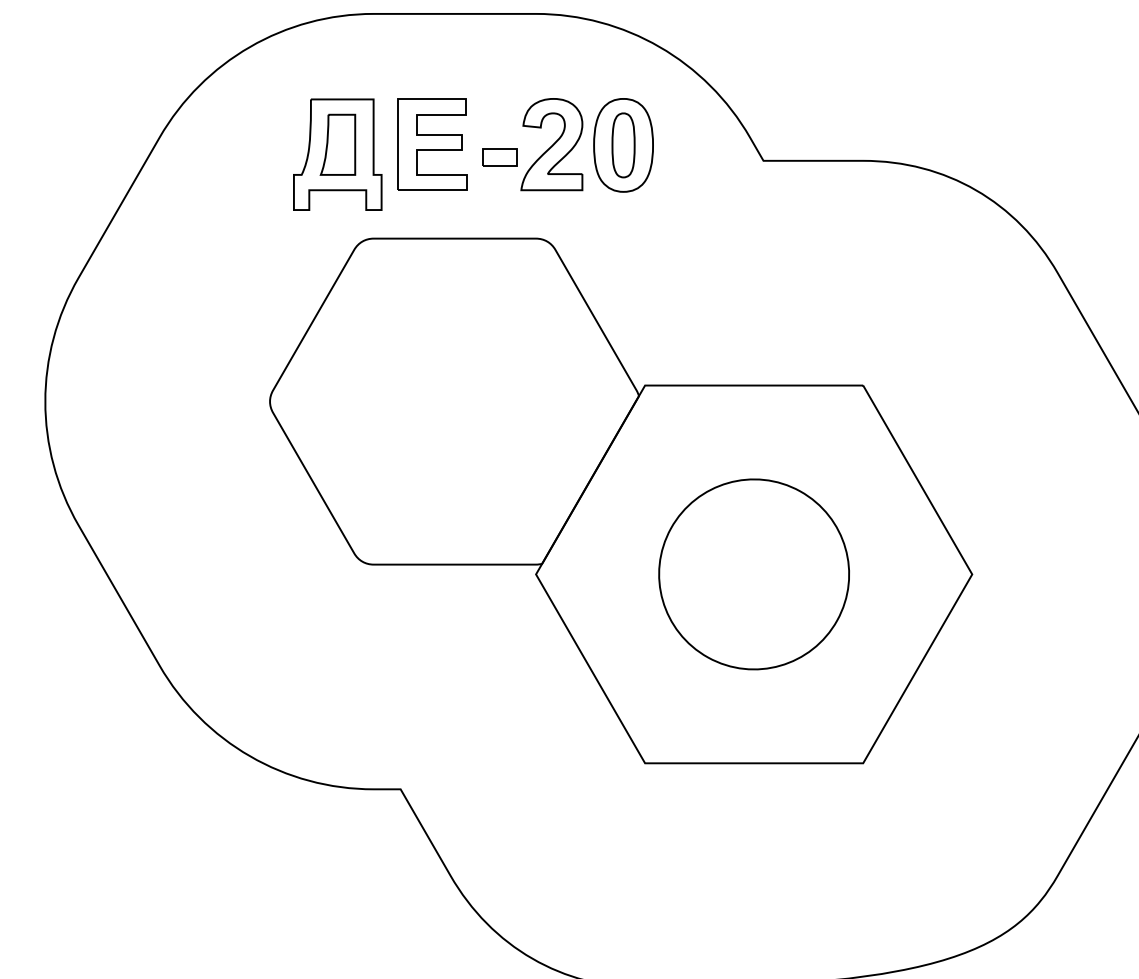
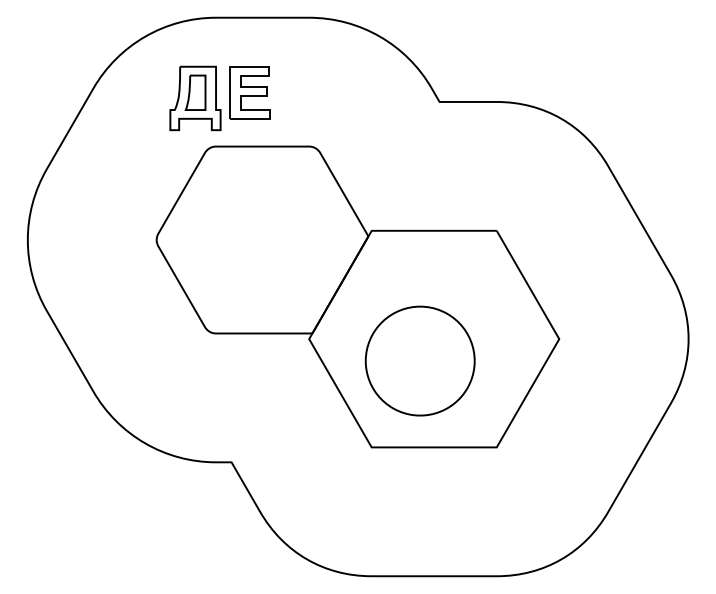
part: (568, 144) -> (327, 92), removed
part: (752, 573) -> (419, 360), moved

